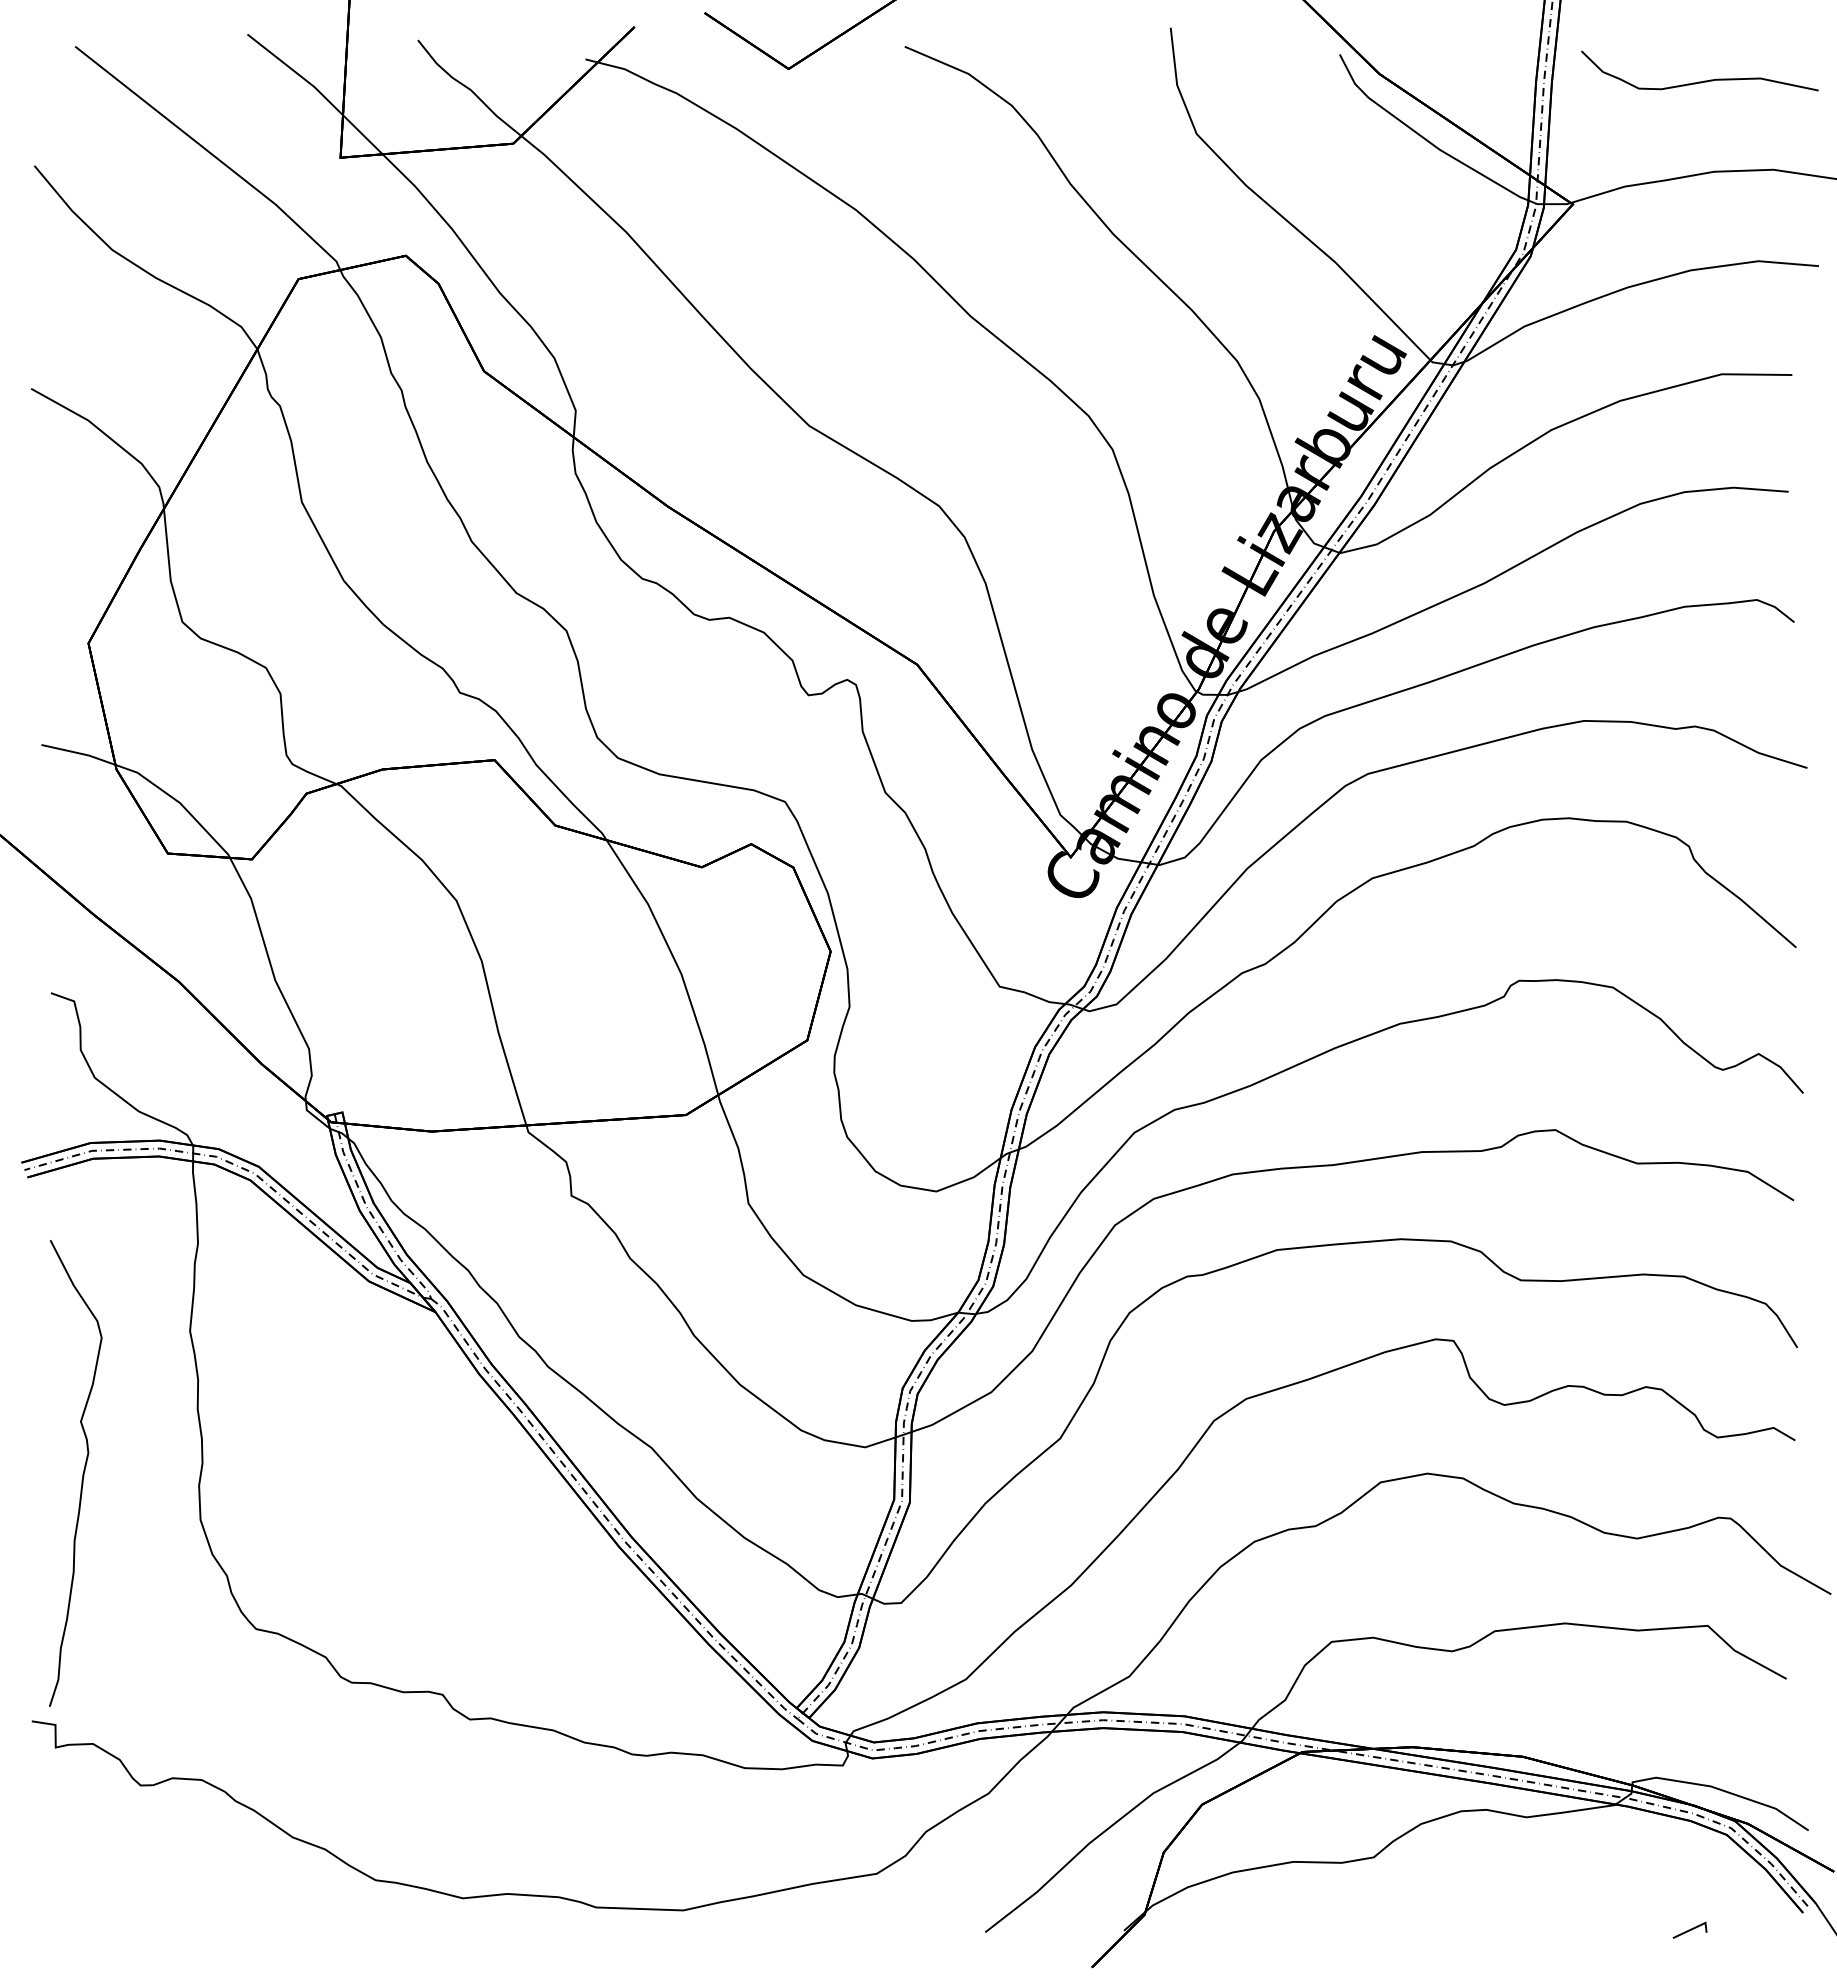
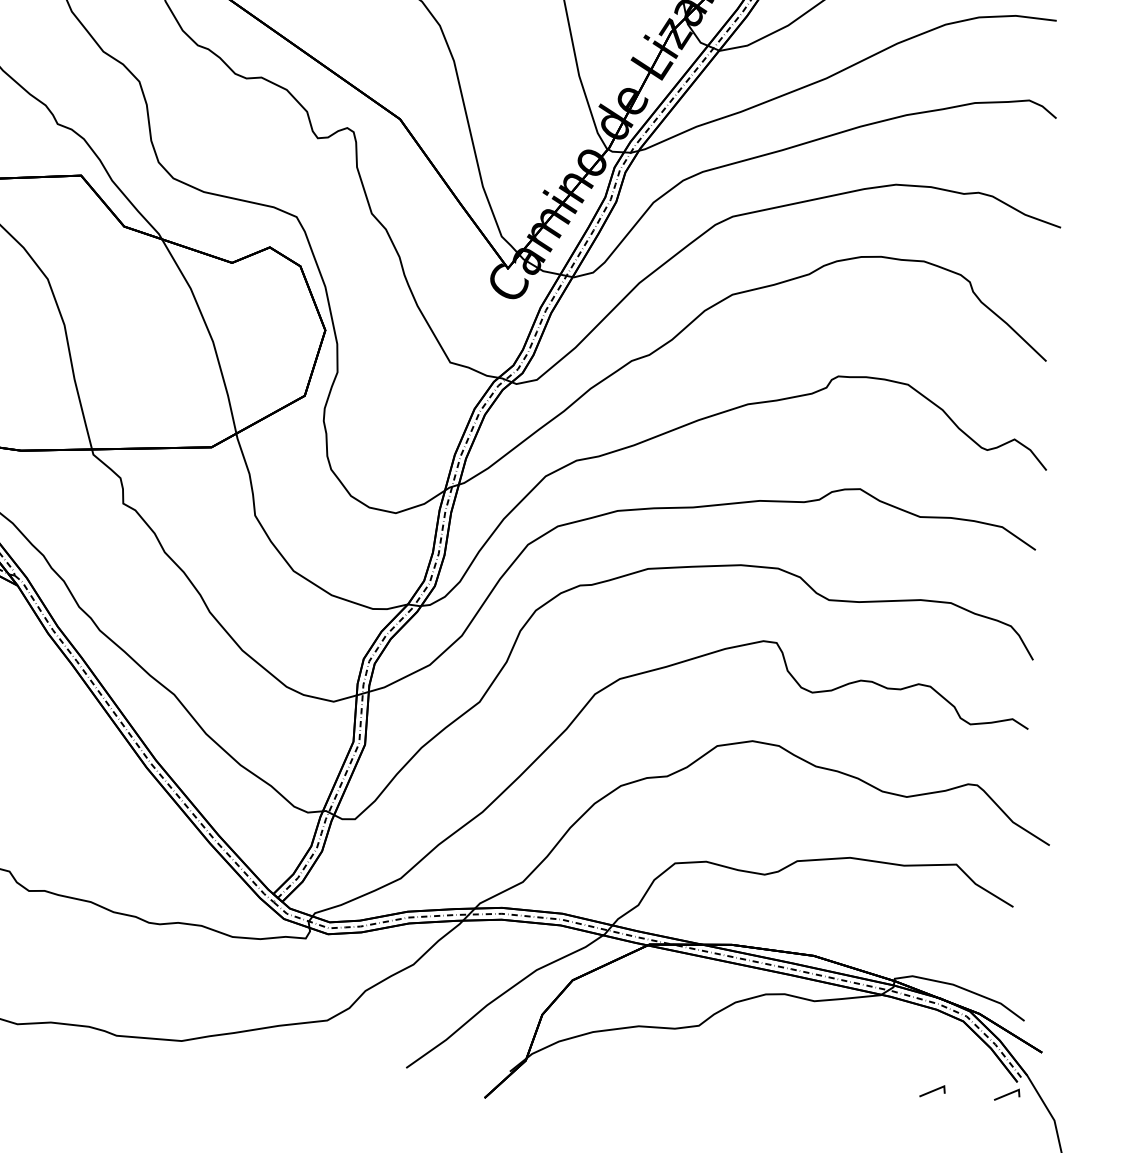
line: (1789, 1929) -> (1006, 1094), added

